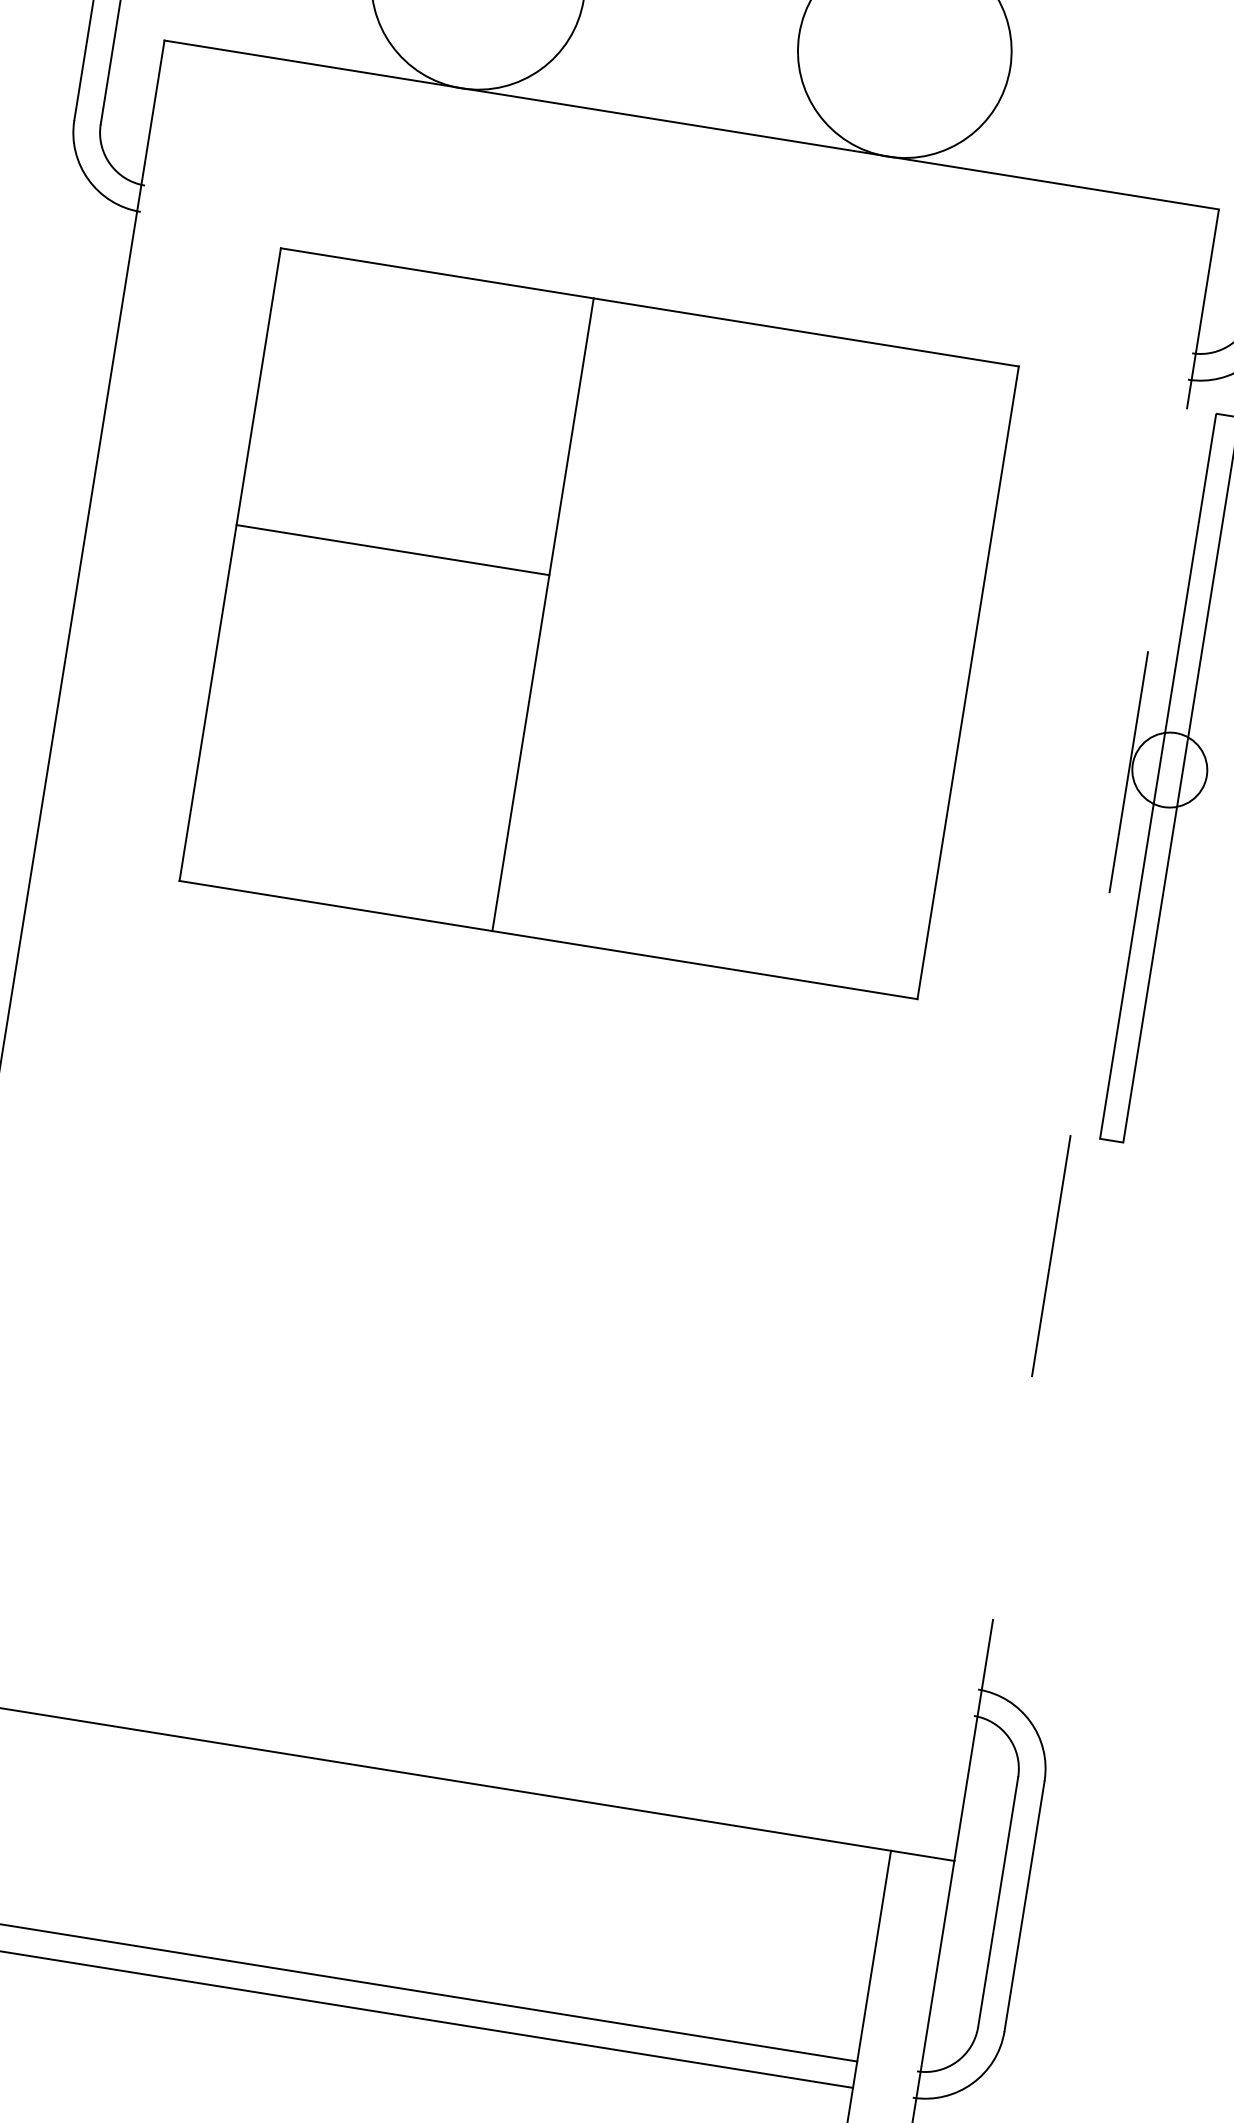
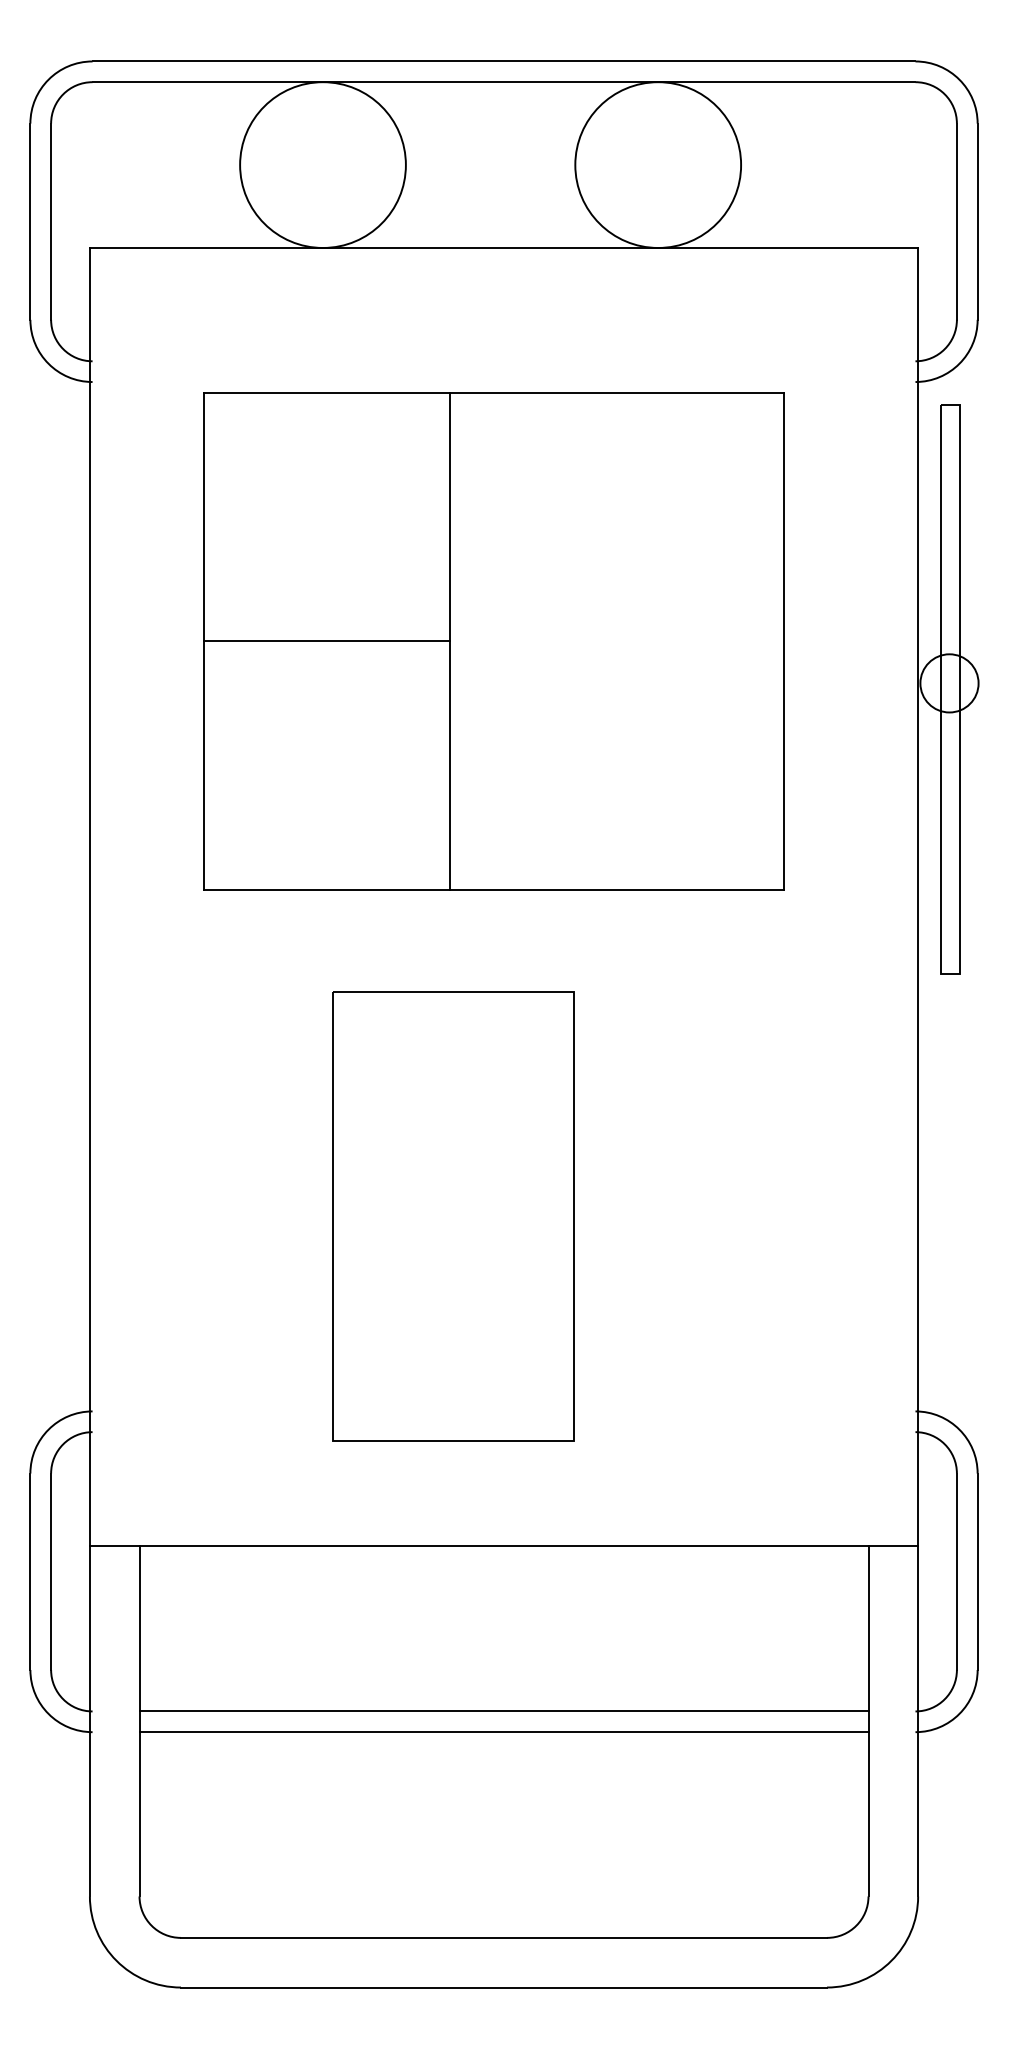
line: (393, 550) -> (327, 641), moved
line: (1086, 1034) -> (918, 896), dashed -> solid
part: (430, 1347) -> (453, 1216), added

